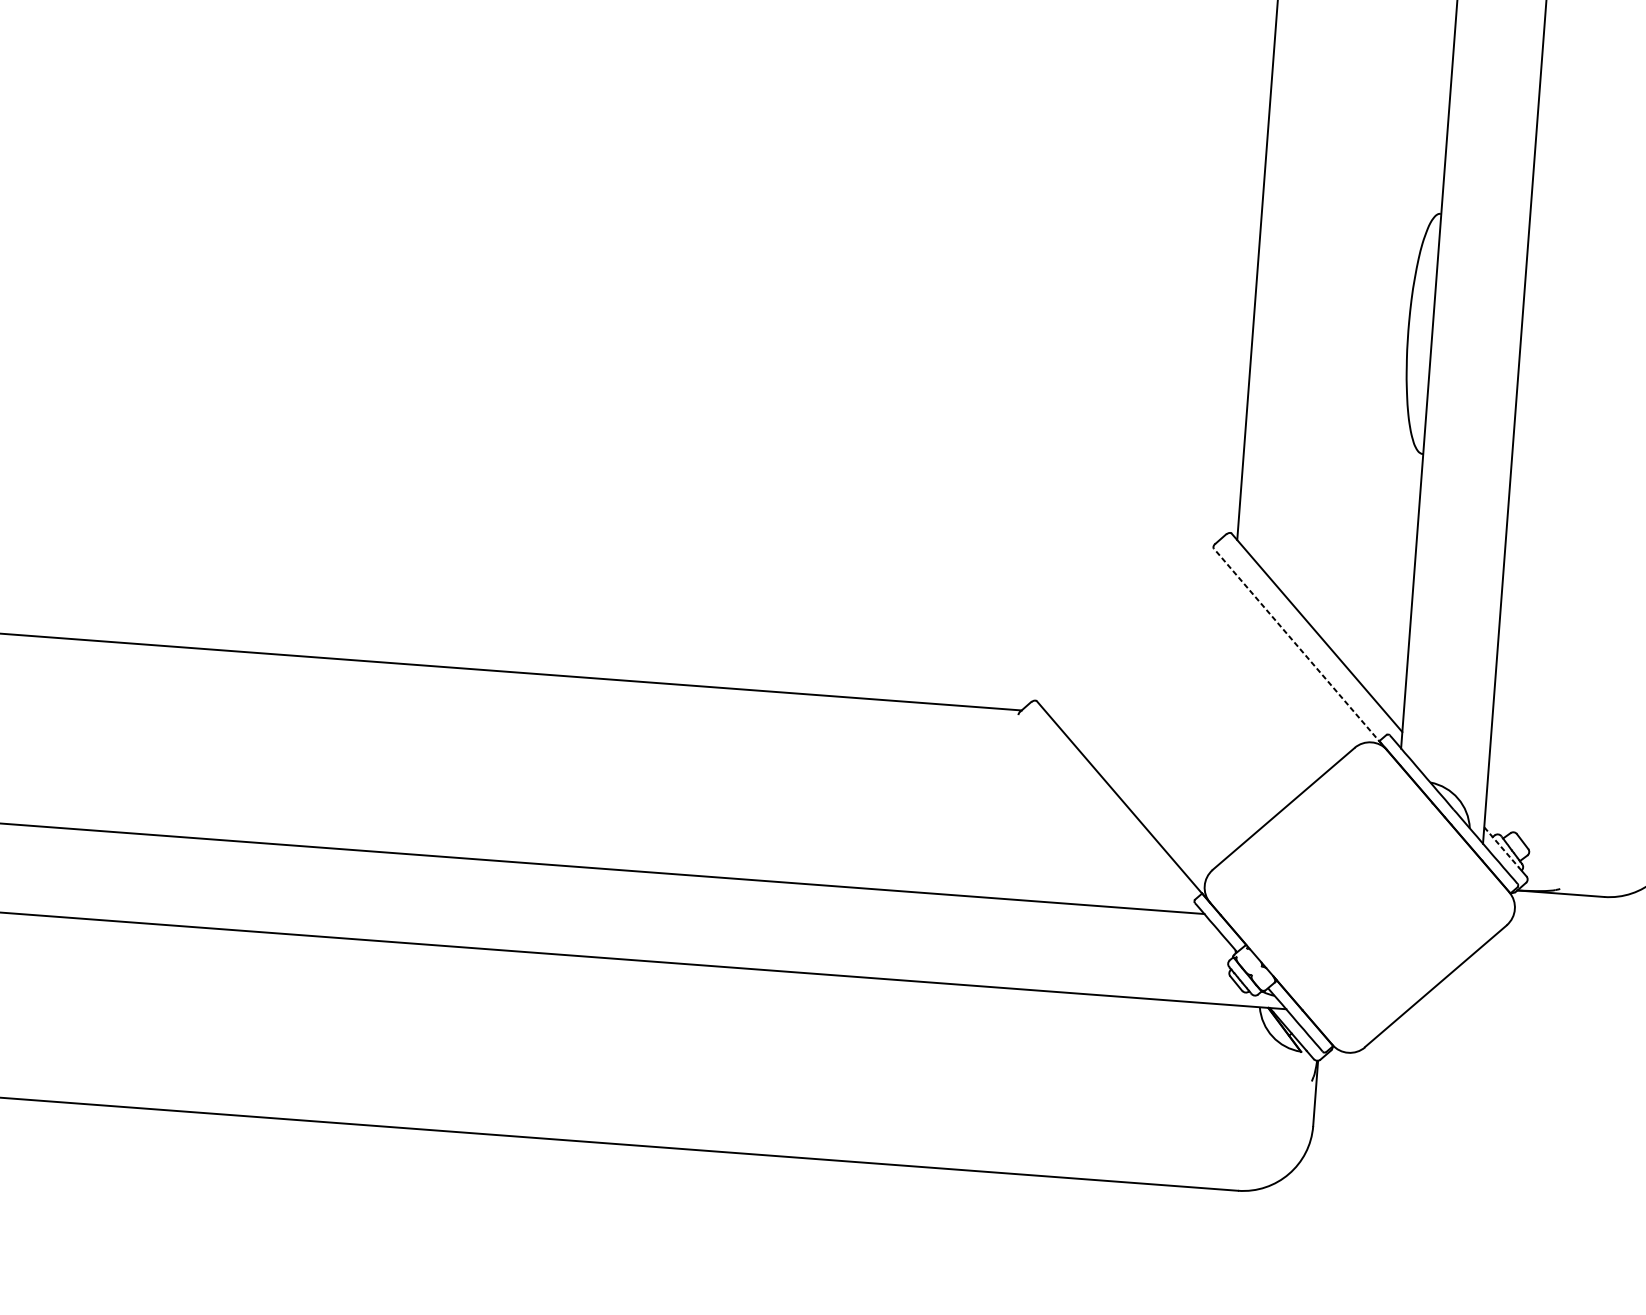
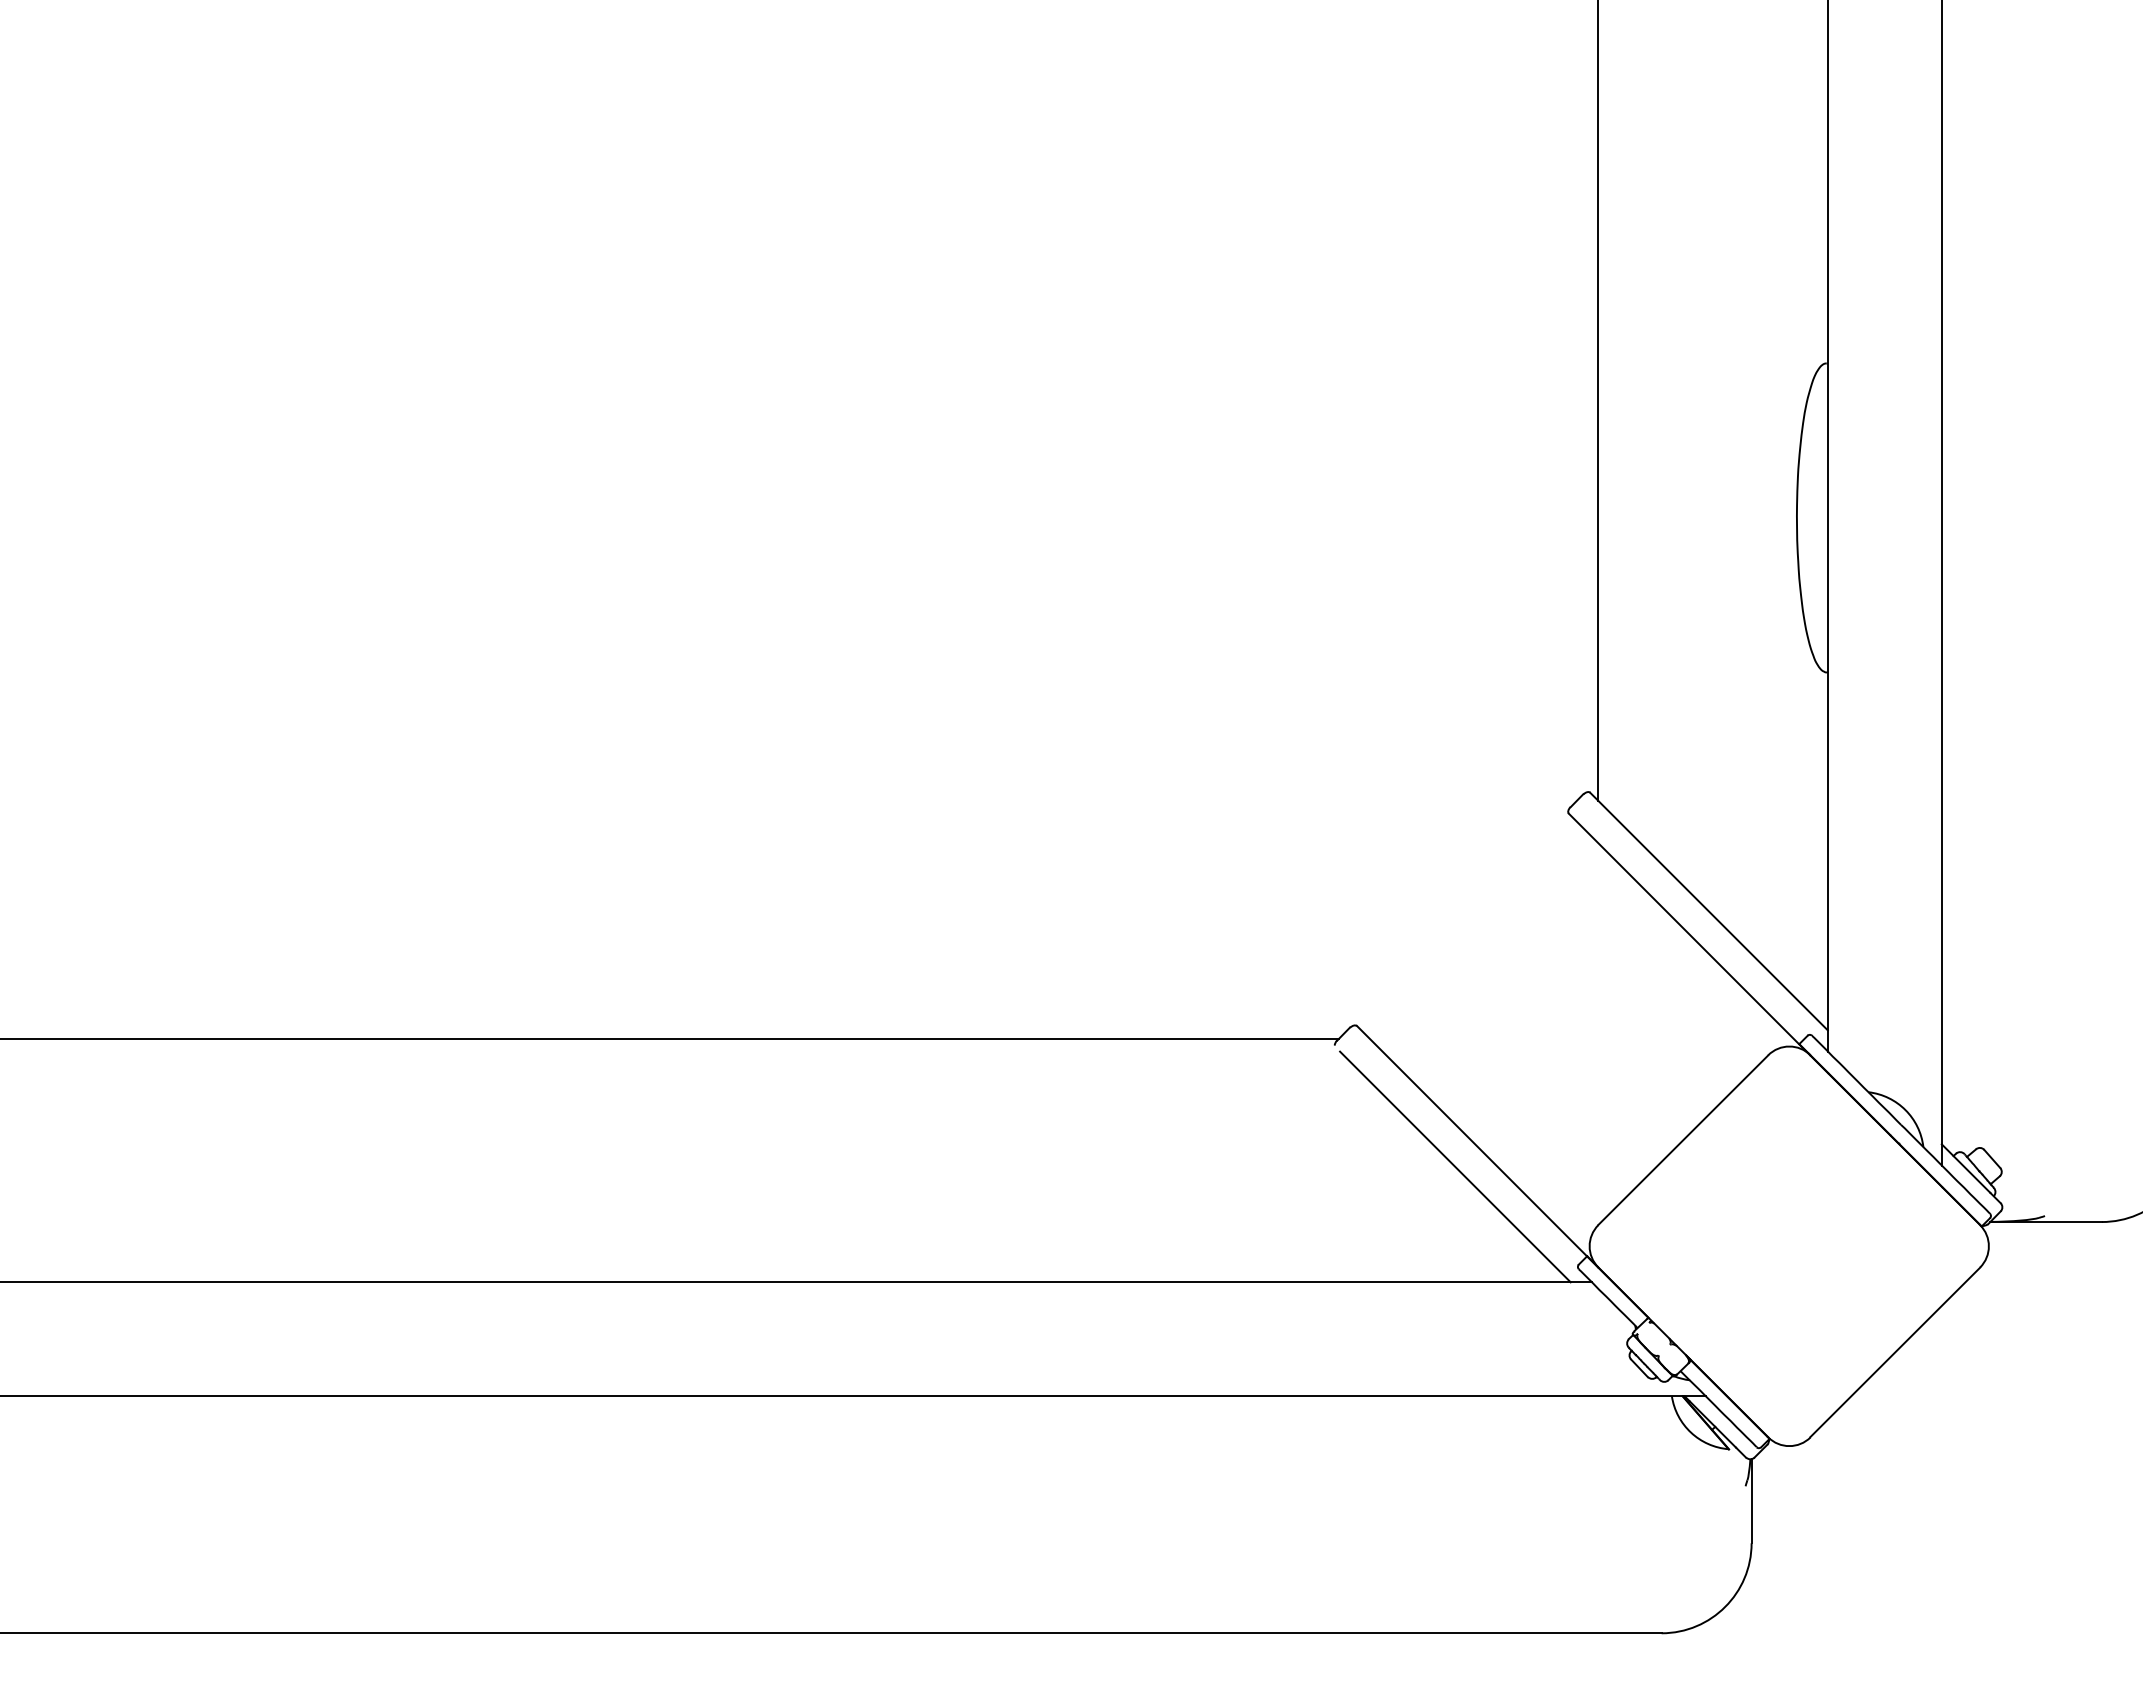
line: (1300, 649) -> (1689, 934), dashed -> solid
line: (1105, 816) -> (1455, 1166), added
line: (1502, 847) -> (1966, 1168), dashed -> solid

